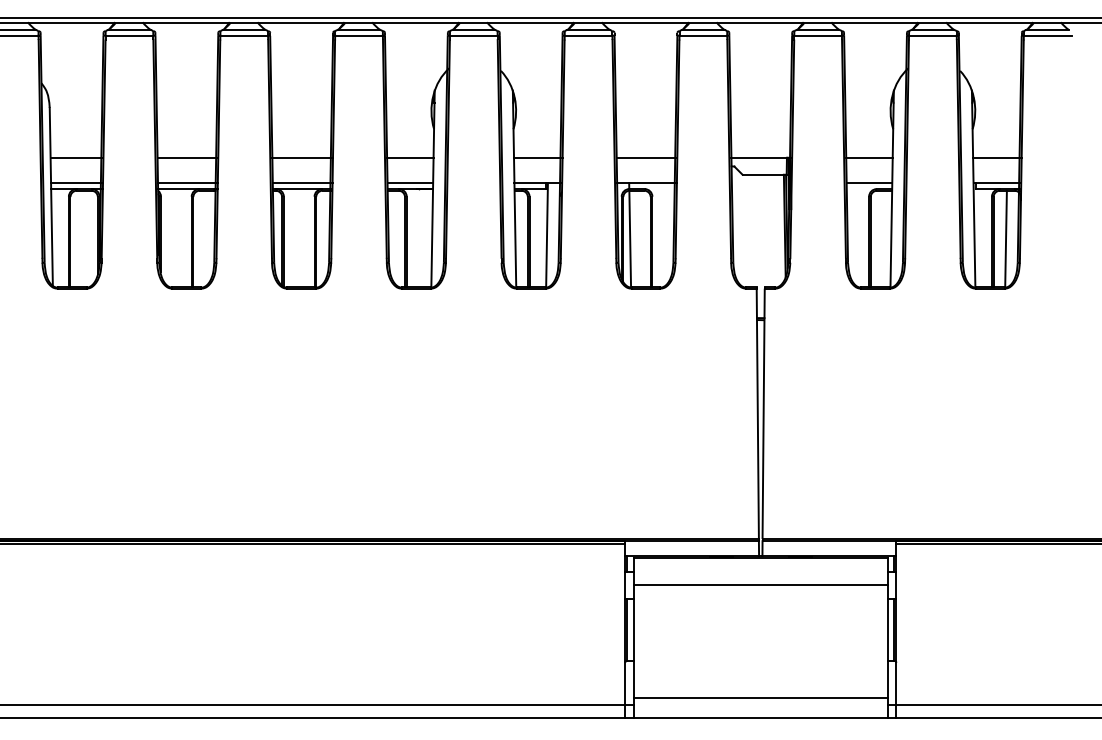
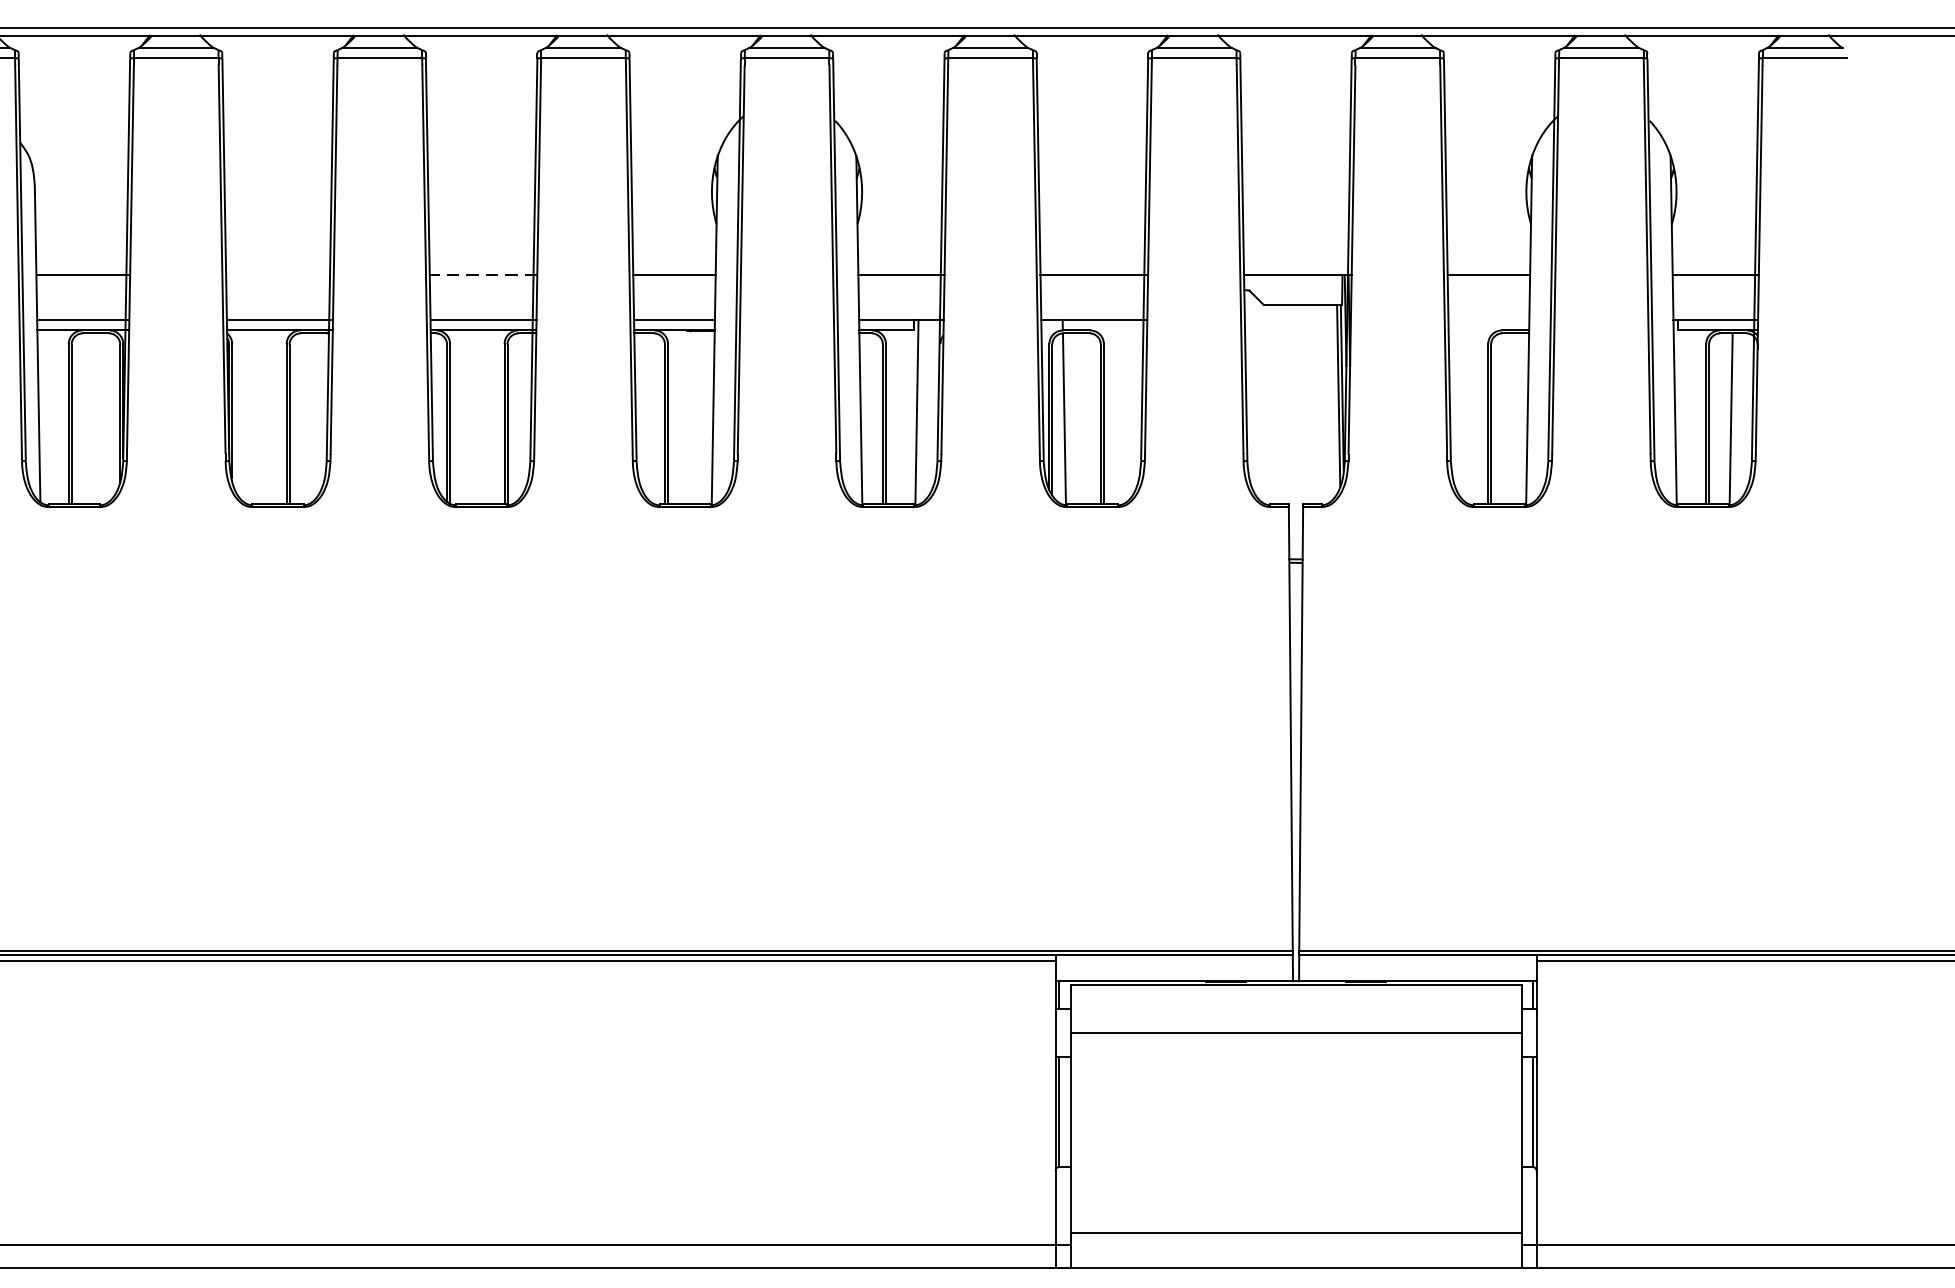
line: (187, 157) -> (279, 274), removed
line: (302, 157) -> (483, 274), solid -> dashed
line: (869, 183) -> (1488, 320), removed

